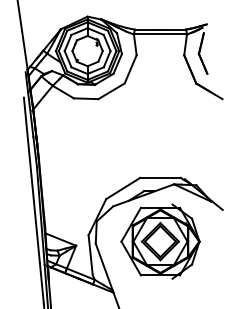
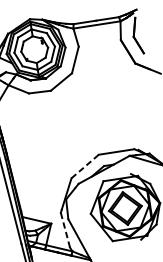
line: (123, 188) -> (85, 166), solid -> dashed
line: (90, 254) -> (65, 229), solid -> dashed

